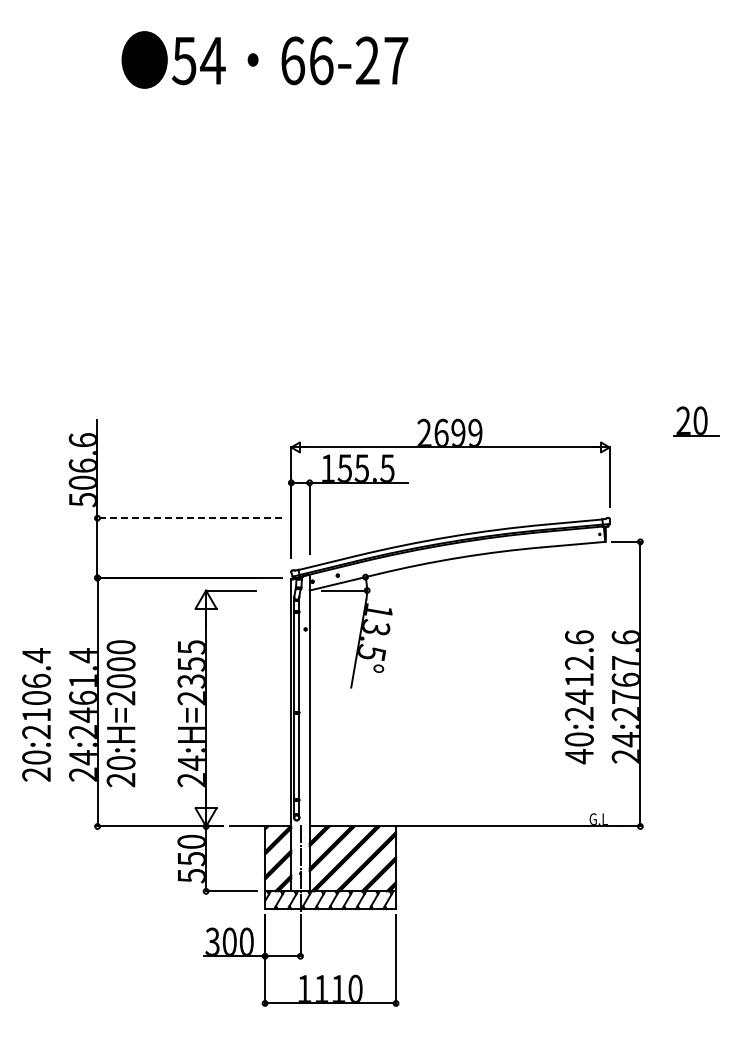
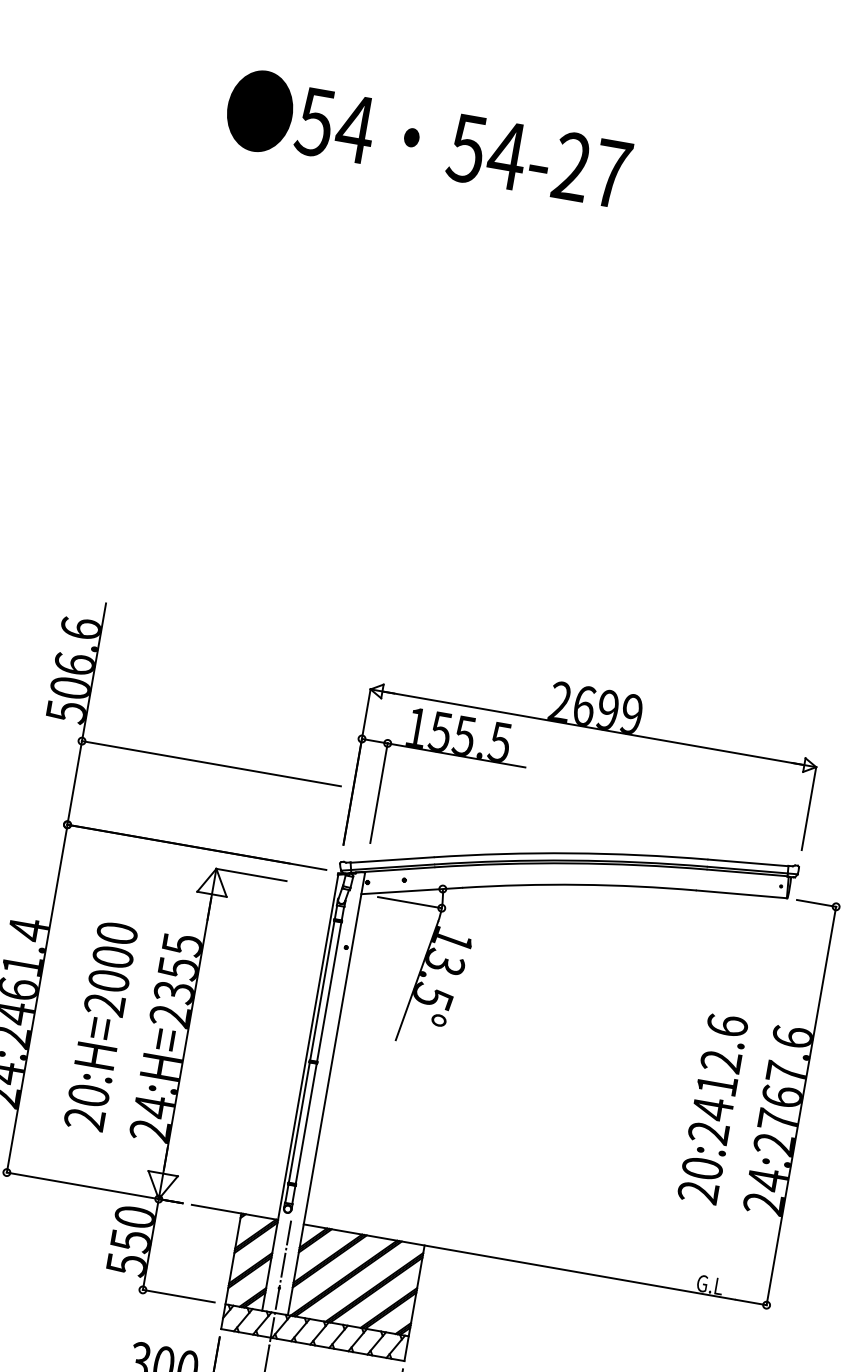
text: (307, 60) -> (487, 151), 66-27 -> 54-27
line: (189, 518) -> (210, 763), dashed -> solid
text: (120, 713) -> (100, 1025), moved
text: (579, 756) -> (698, 1192), 40:2412.6 -> 20:2412.6

